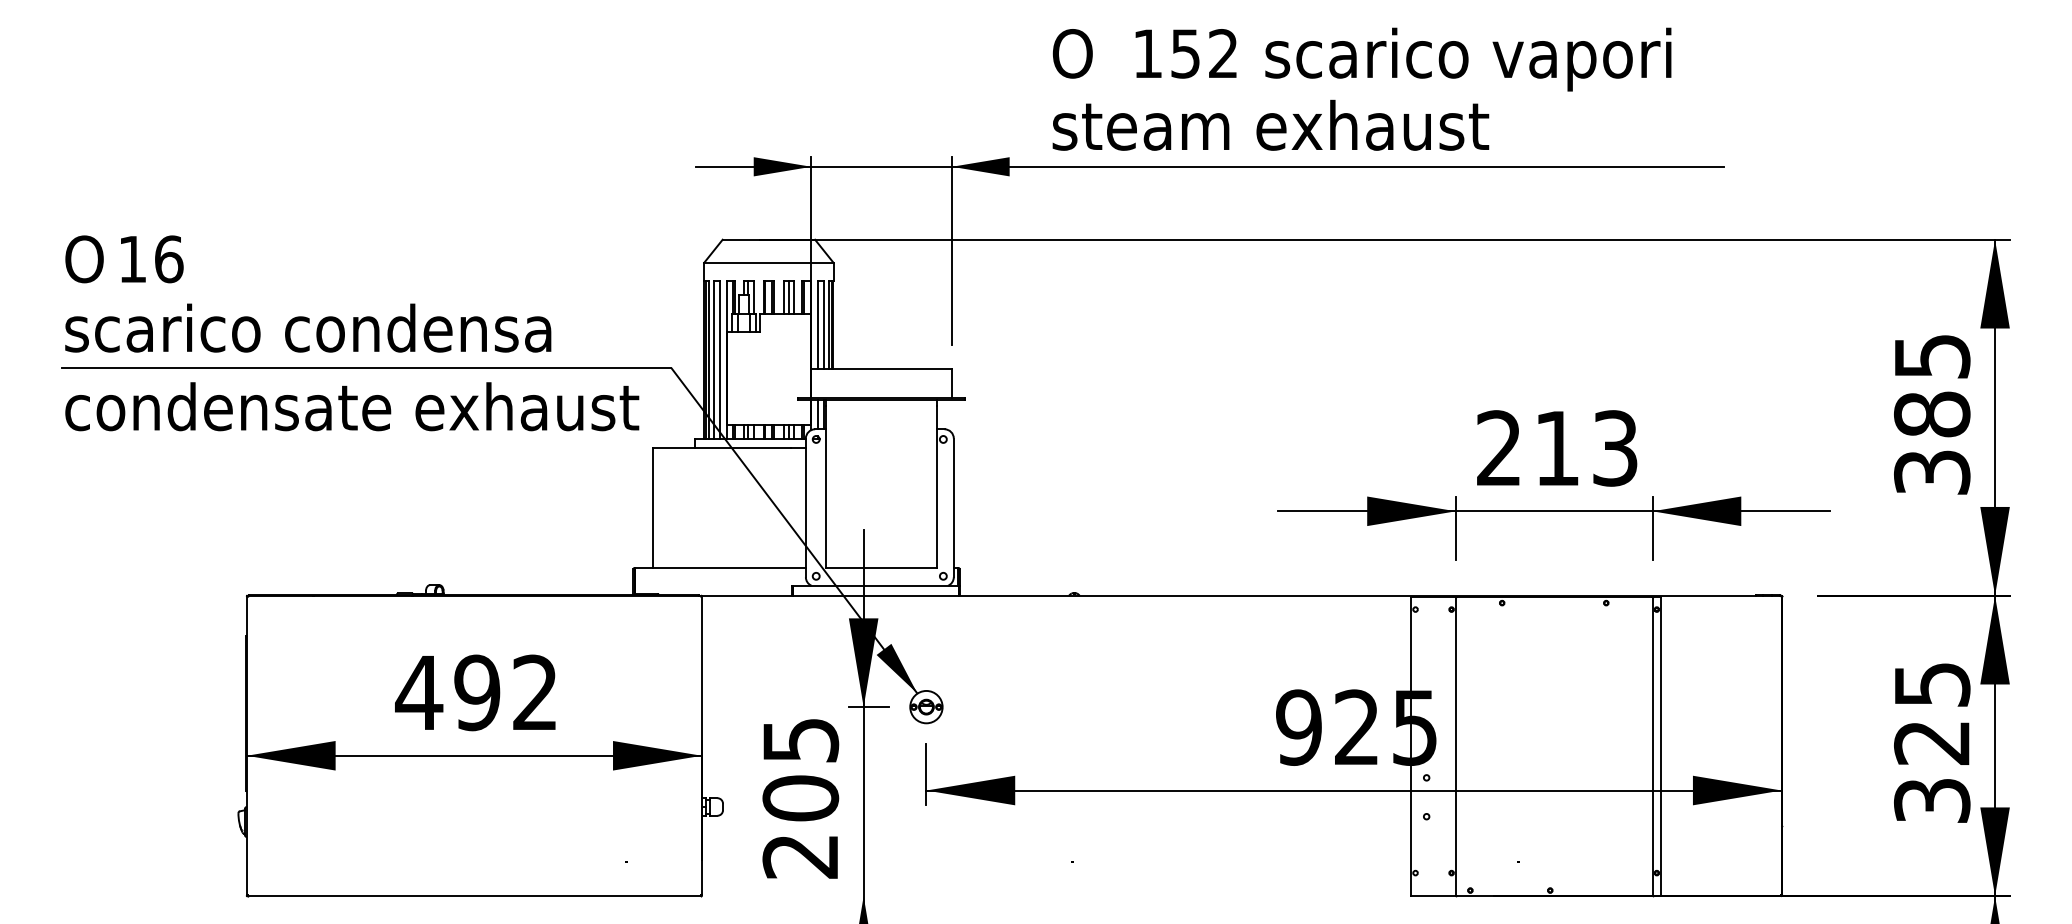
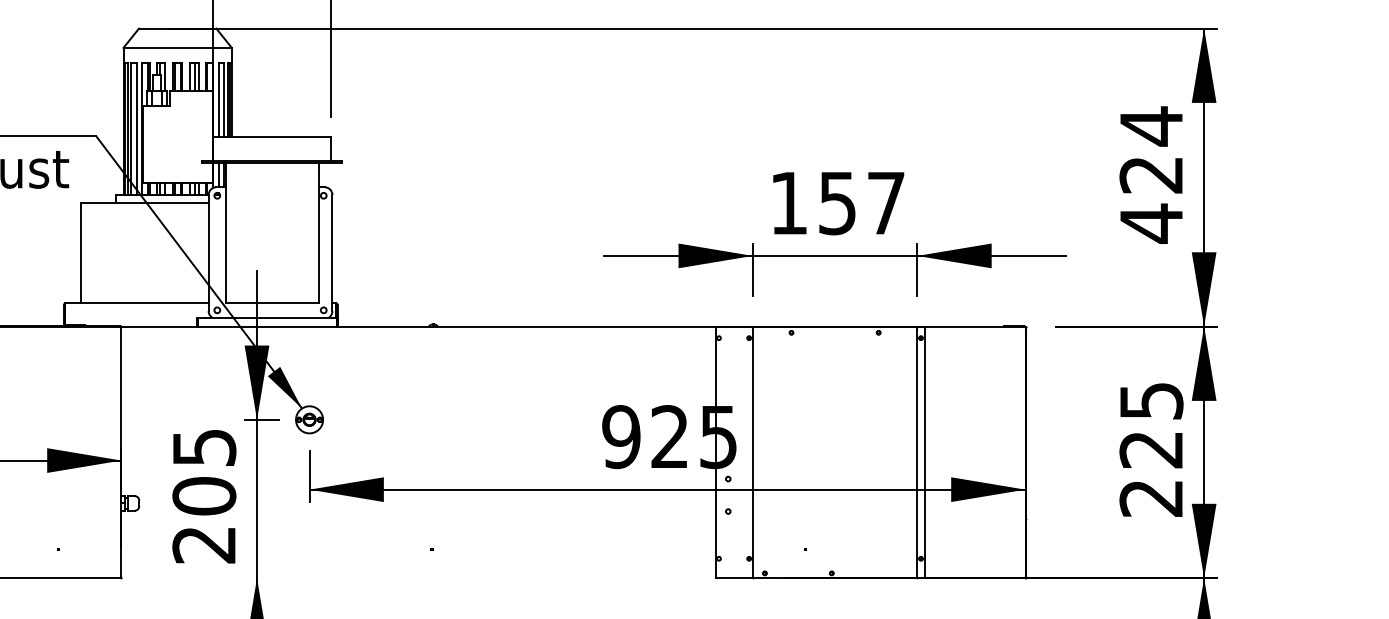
text: (1932, 414) -> (1151, 174), 385 -> 424
text: (1557, 448) -> (837, 203), 213 -> 157
text: (1932, 801) -> (1151, 498), 325 -> 225

